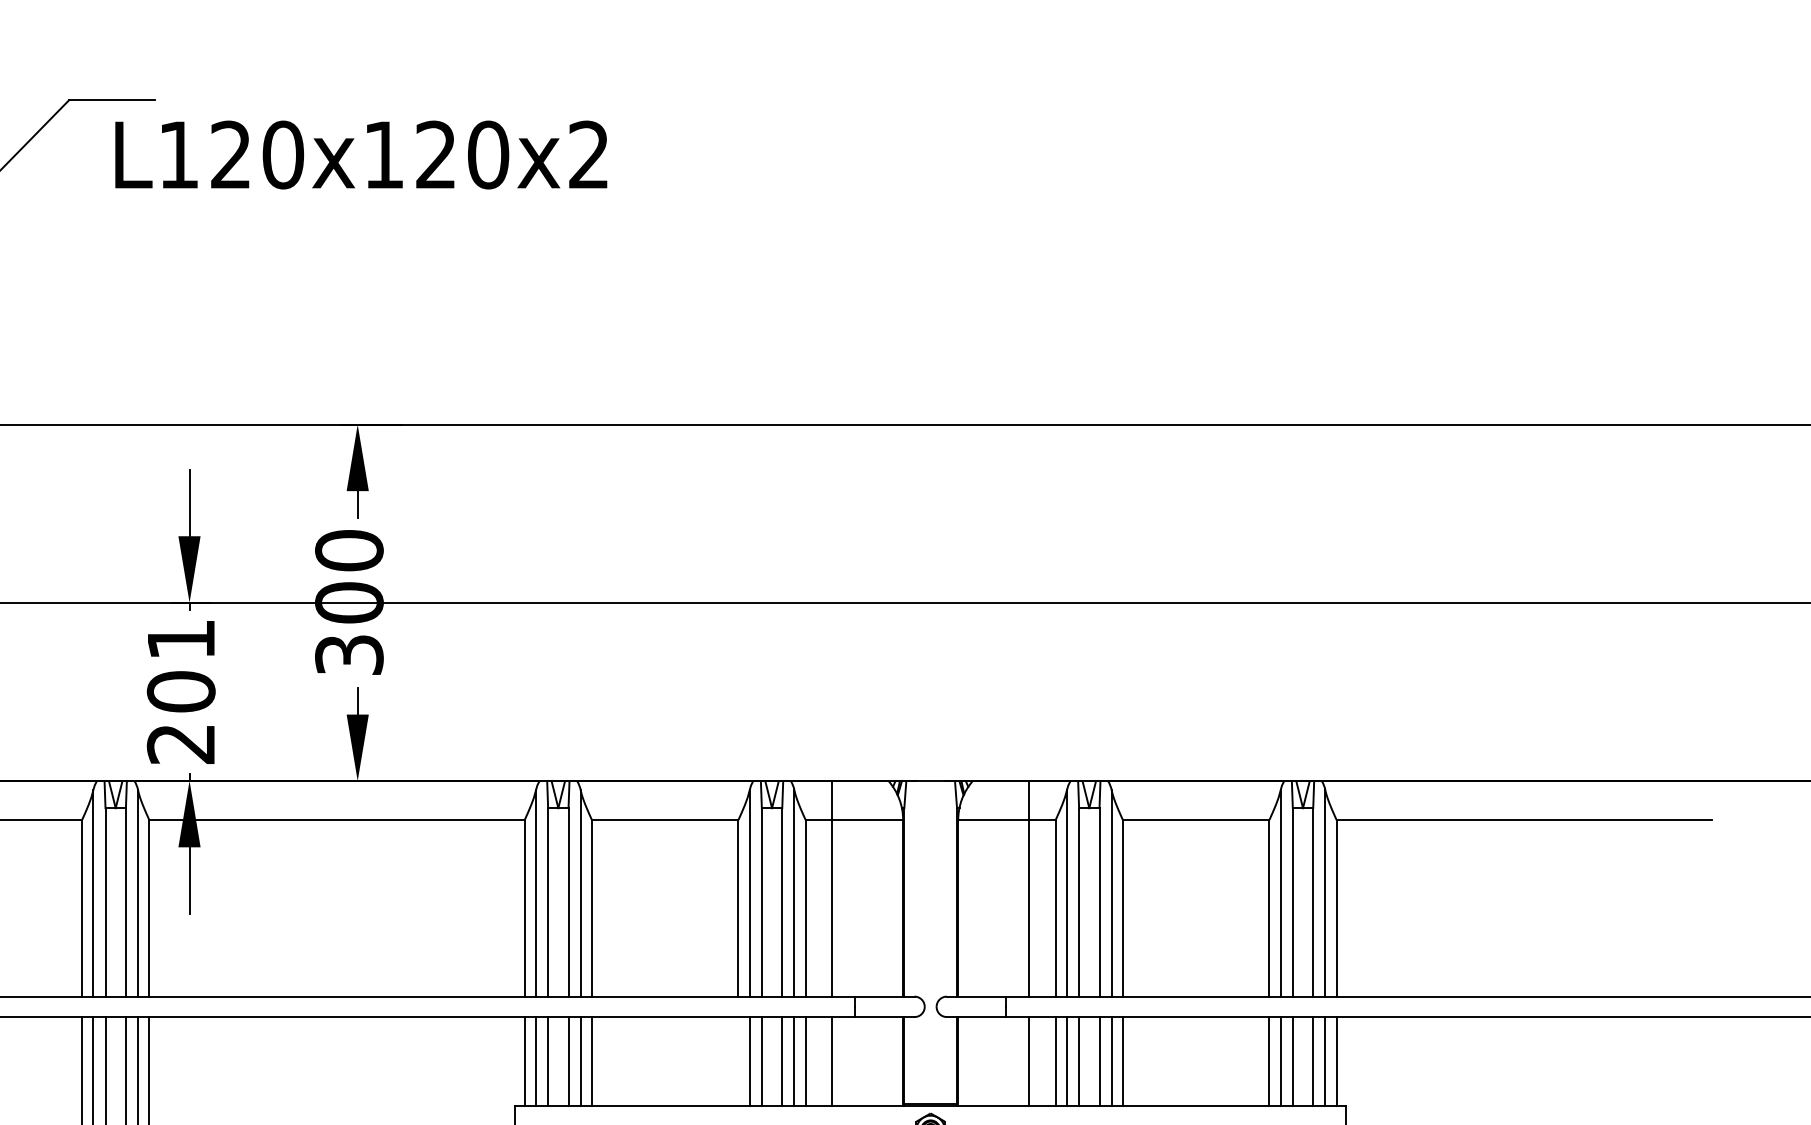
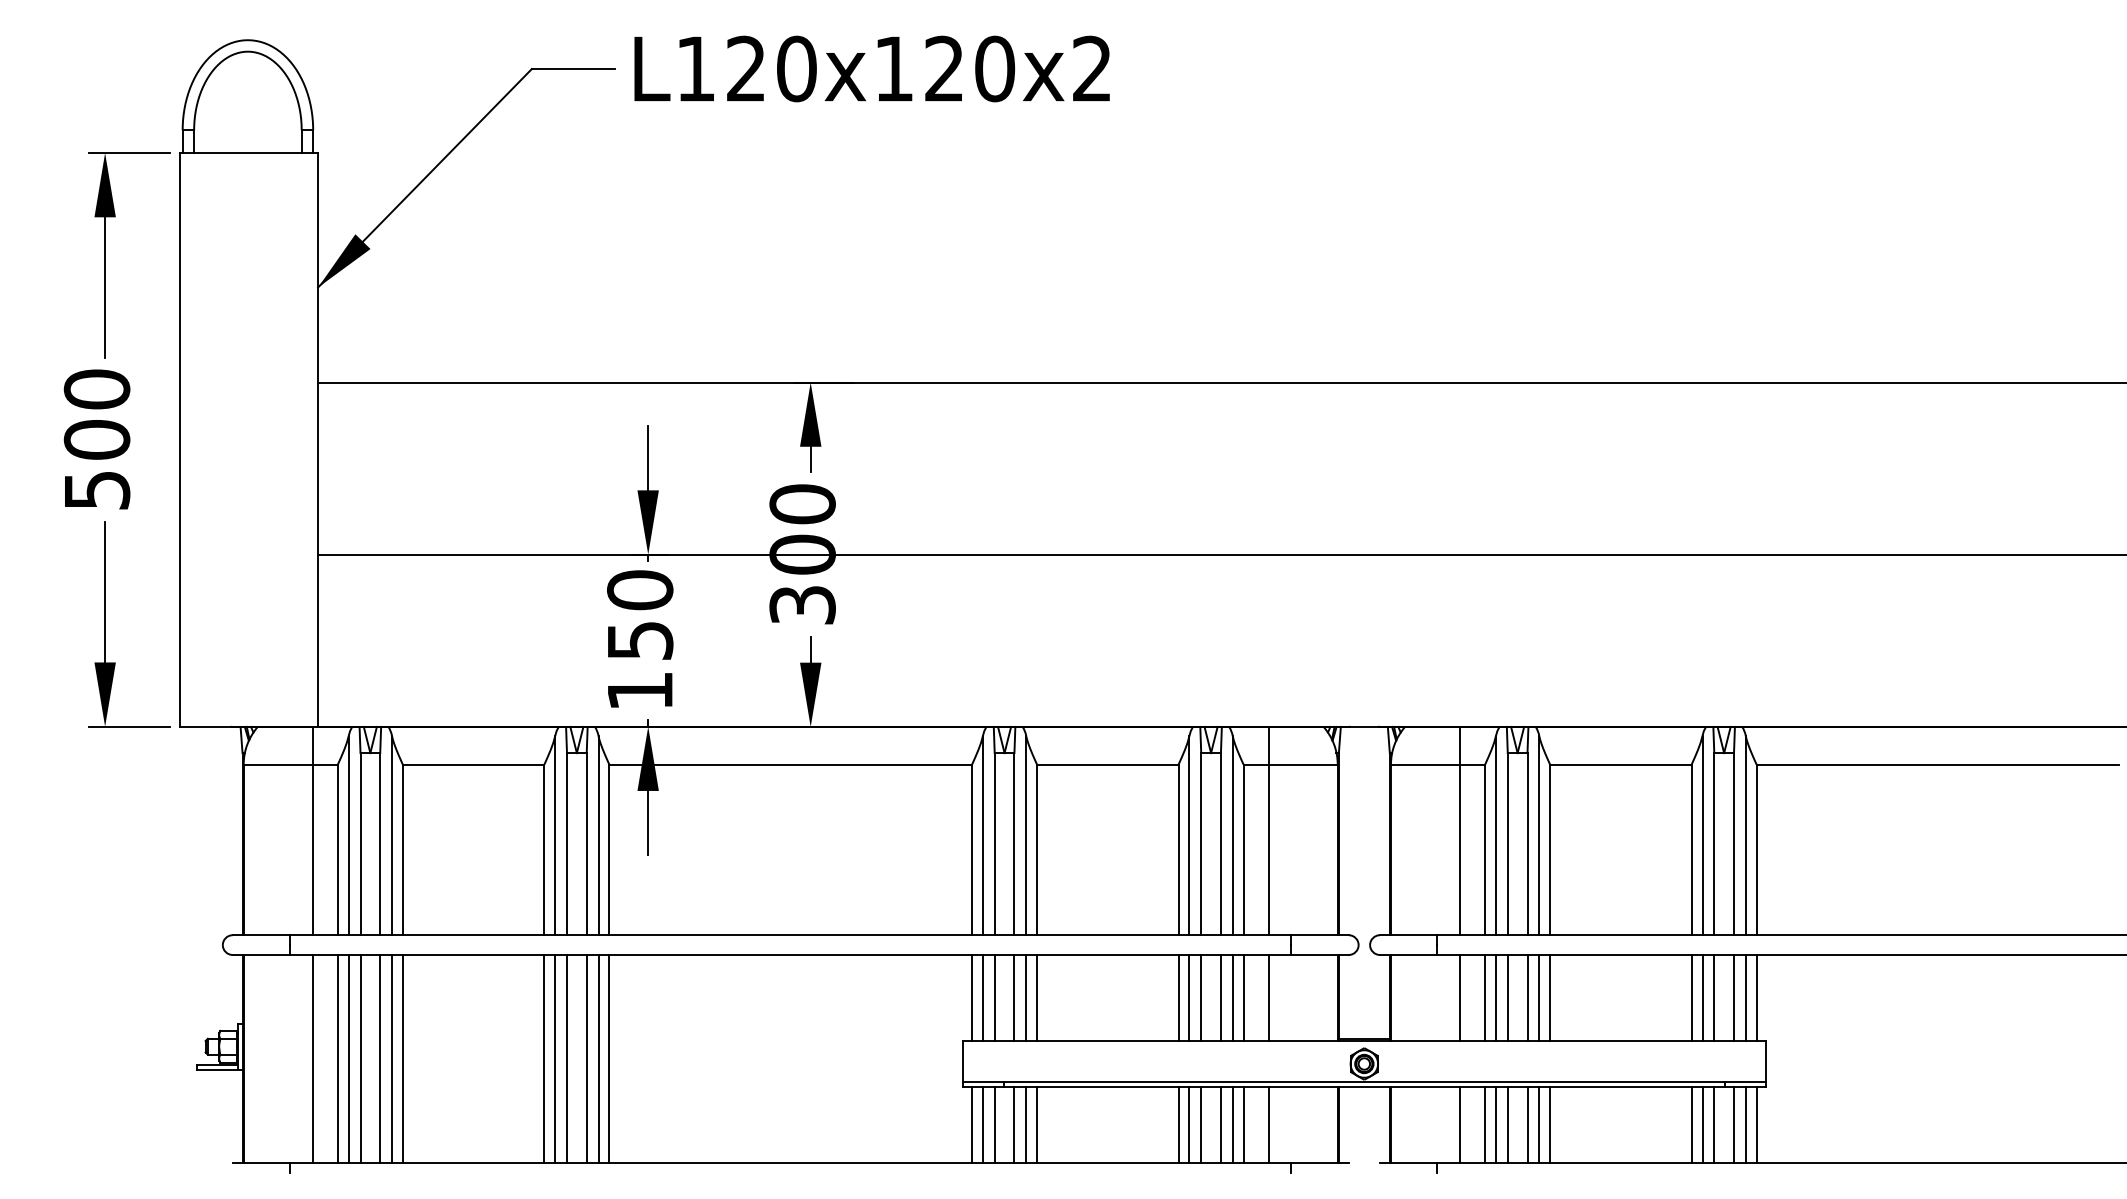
text: (360, 154) -> (871, 68), moved
text: (181, 691) -> (640, 640), 201 -> 150
line: (738, 1061) -> (1178, 997), added

